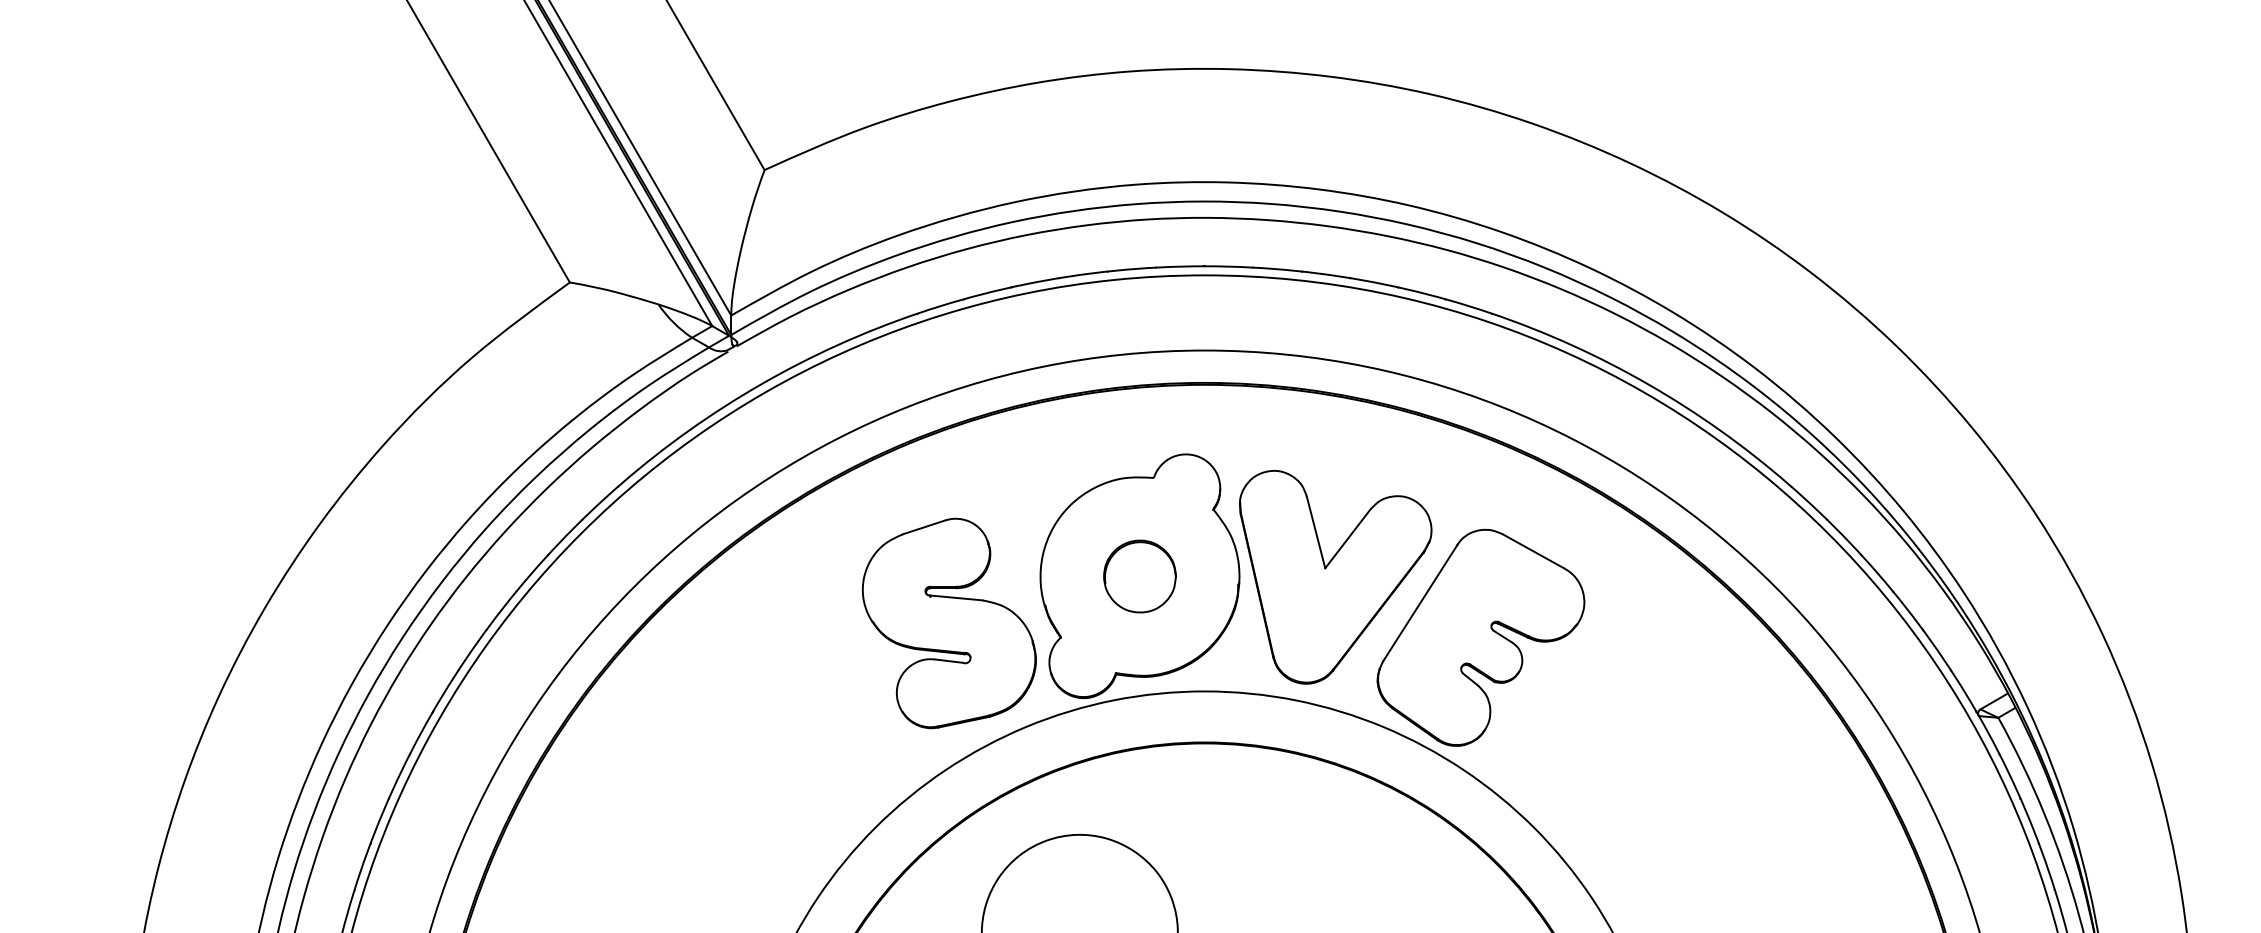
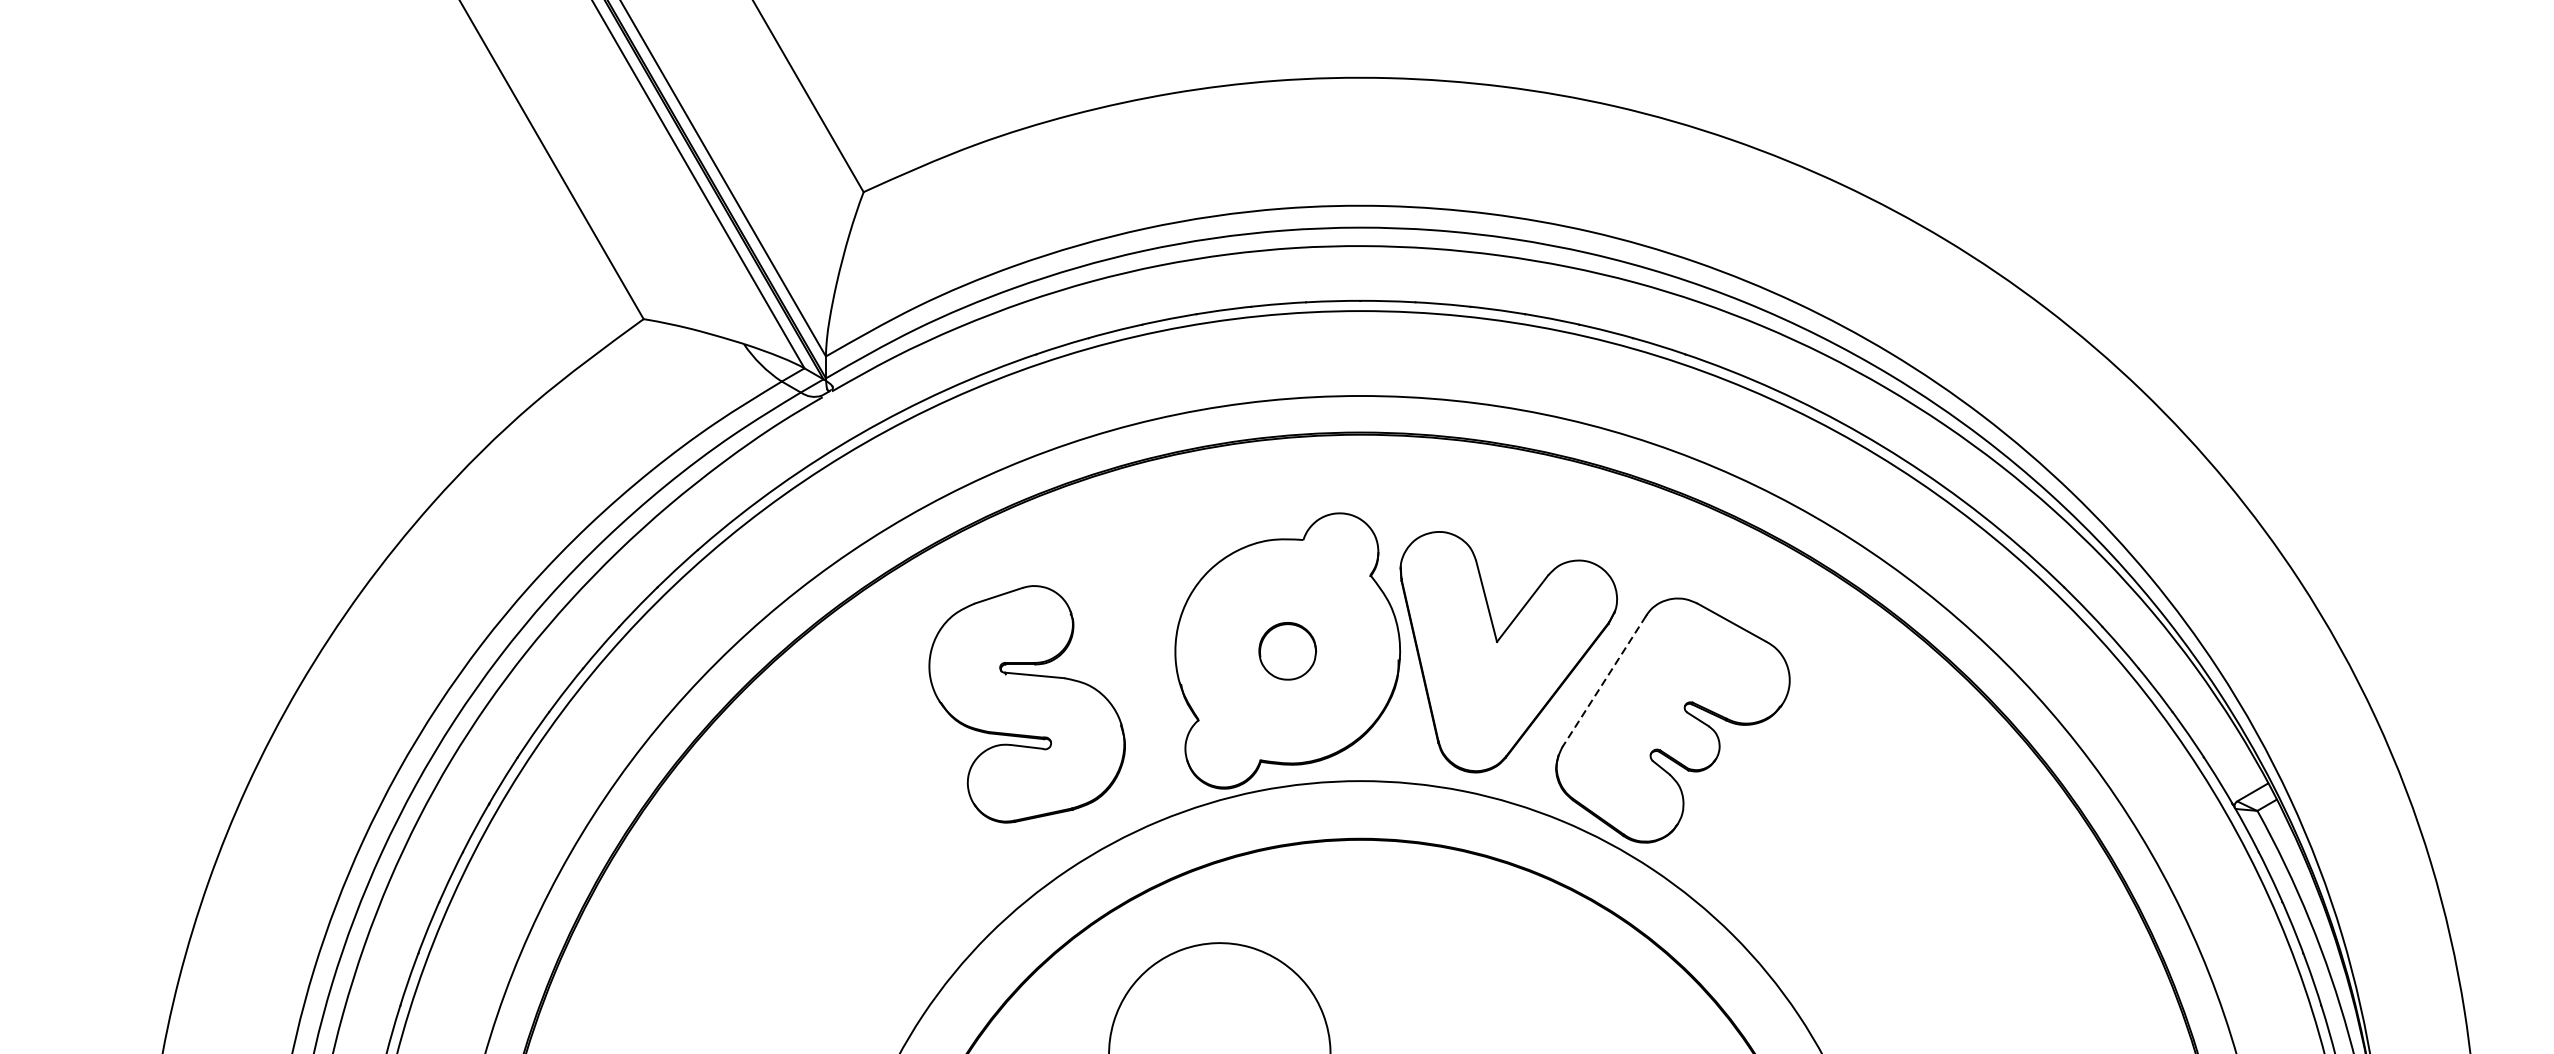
part: (1139, 576) -> (1287, 651), size x0.7
line: (1420, 603) -> (1604, 681), solid -> dashed
part: (948, 623) -> (1026, 704), moved

